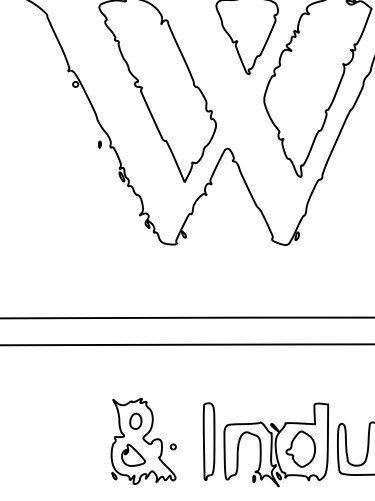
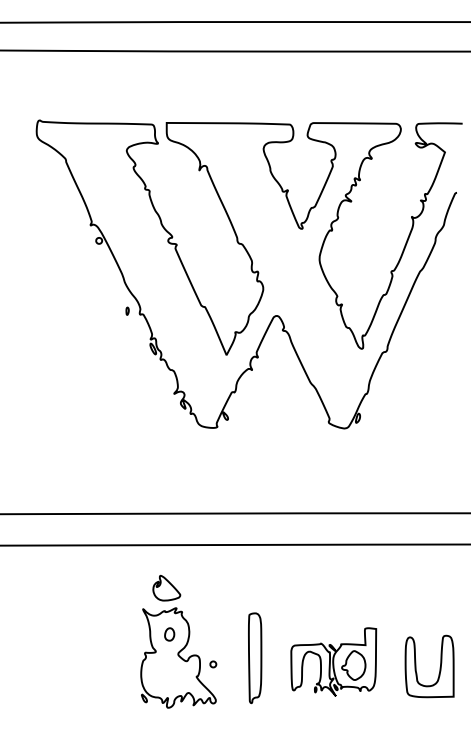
part: (135, 421) -> (169, 634), size x0.7
part: (276, 444) -> (333, 661), size x0.7
part: (133, 454) -> (166, 587), moved

